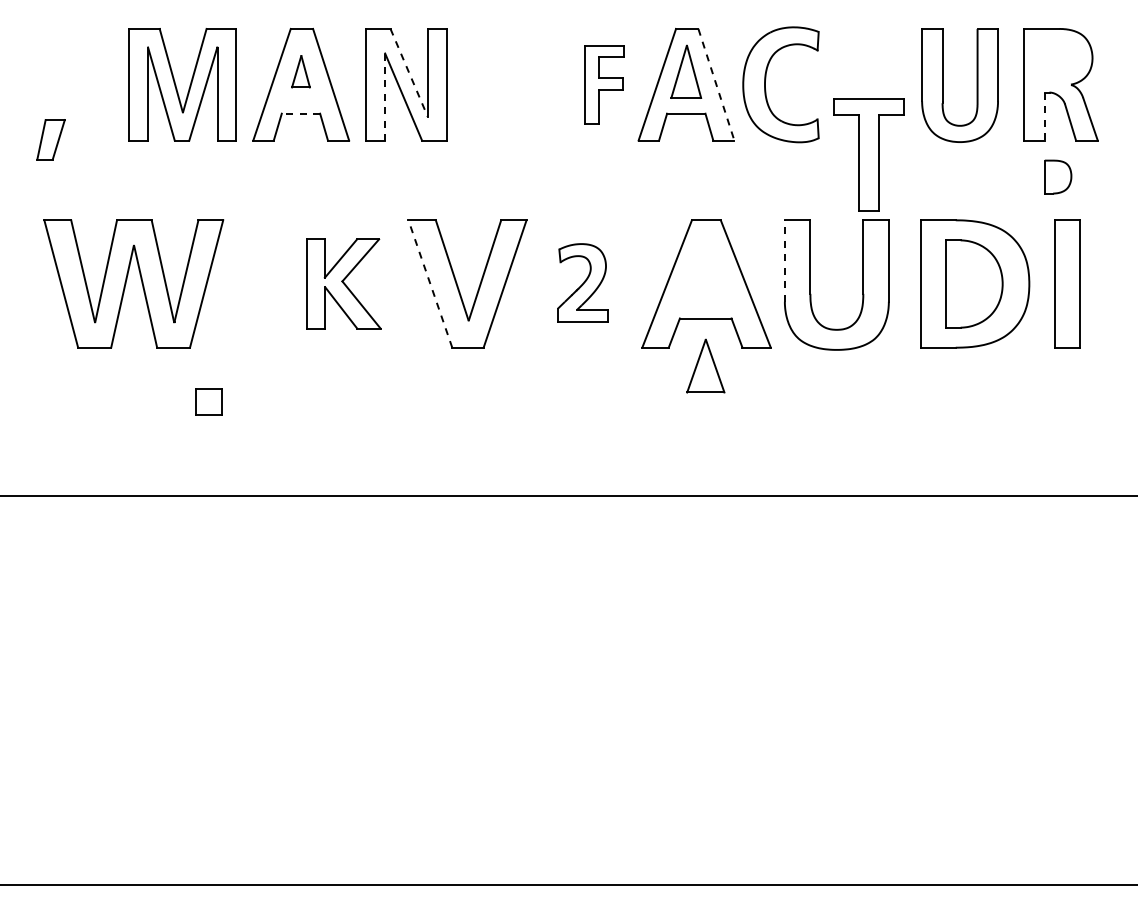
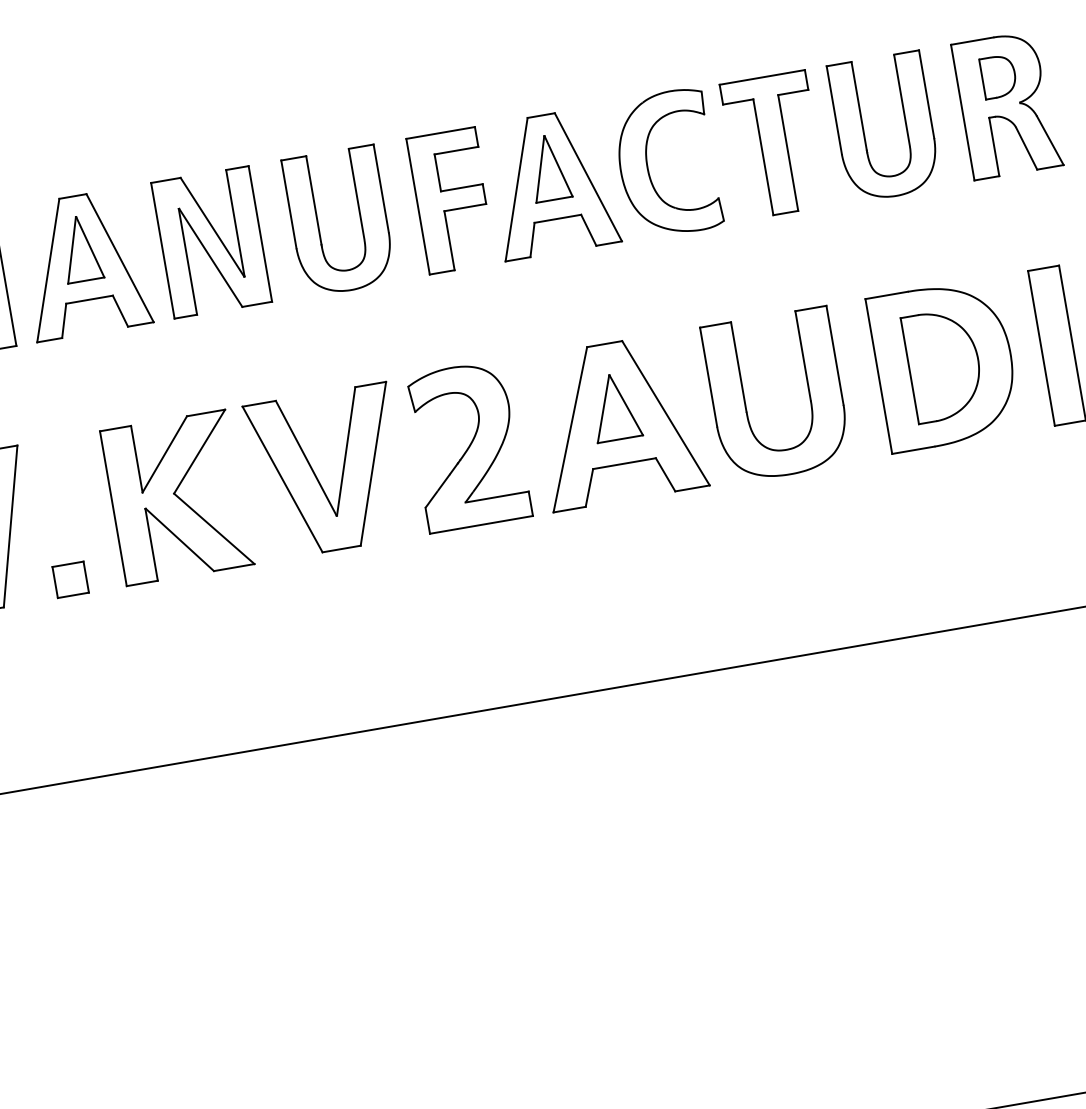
part: (300, 71) -> (80, 248), size x1.67
line: (409, 72) -> (212, 226), dashed -> solid
part: (604, 84) -> (452, 200), size x1.43
line: (716, 84) -> (588, 176), dashed -> solid
part: (494, 85) -> (318, 224), added
line: (384, 97) -> (187, 262), dashed -> solid
line: (300, 113) -> (88, 299), dashed -> solid
line: (1044, 117) -> (994, 148), dashed -> solid
part: (868, 154) -> (773, 145), moved
part: (1058, 176) -> (999, 76), moved
line: (784, 261) -> (708, 377), dashed -> solid
part: (582, 282) -> (467, 445), size x1.67
part: (343, 283) -> (176, 497), size x1.43
line: (430, 283) -> (282, 478), dashed -> solid
part: (705, 365) -> (614, 406), moved
part: (208, 401) -> (69, 579), moved

